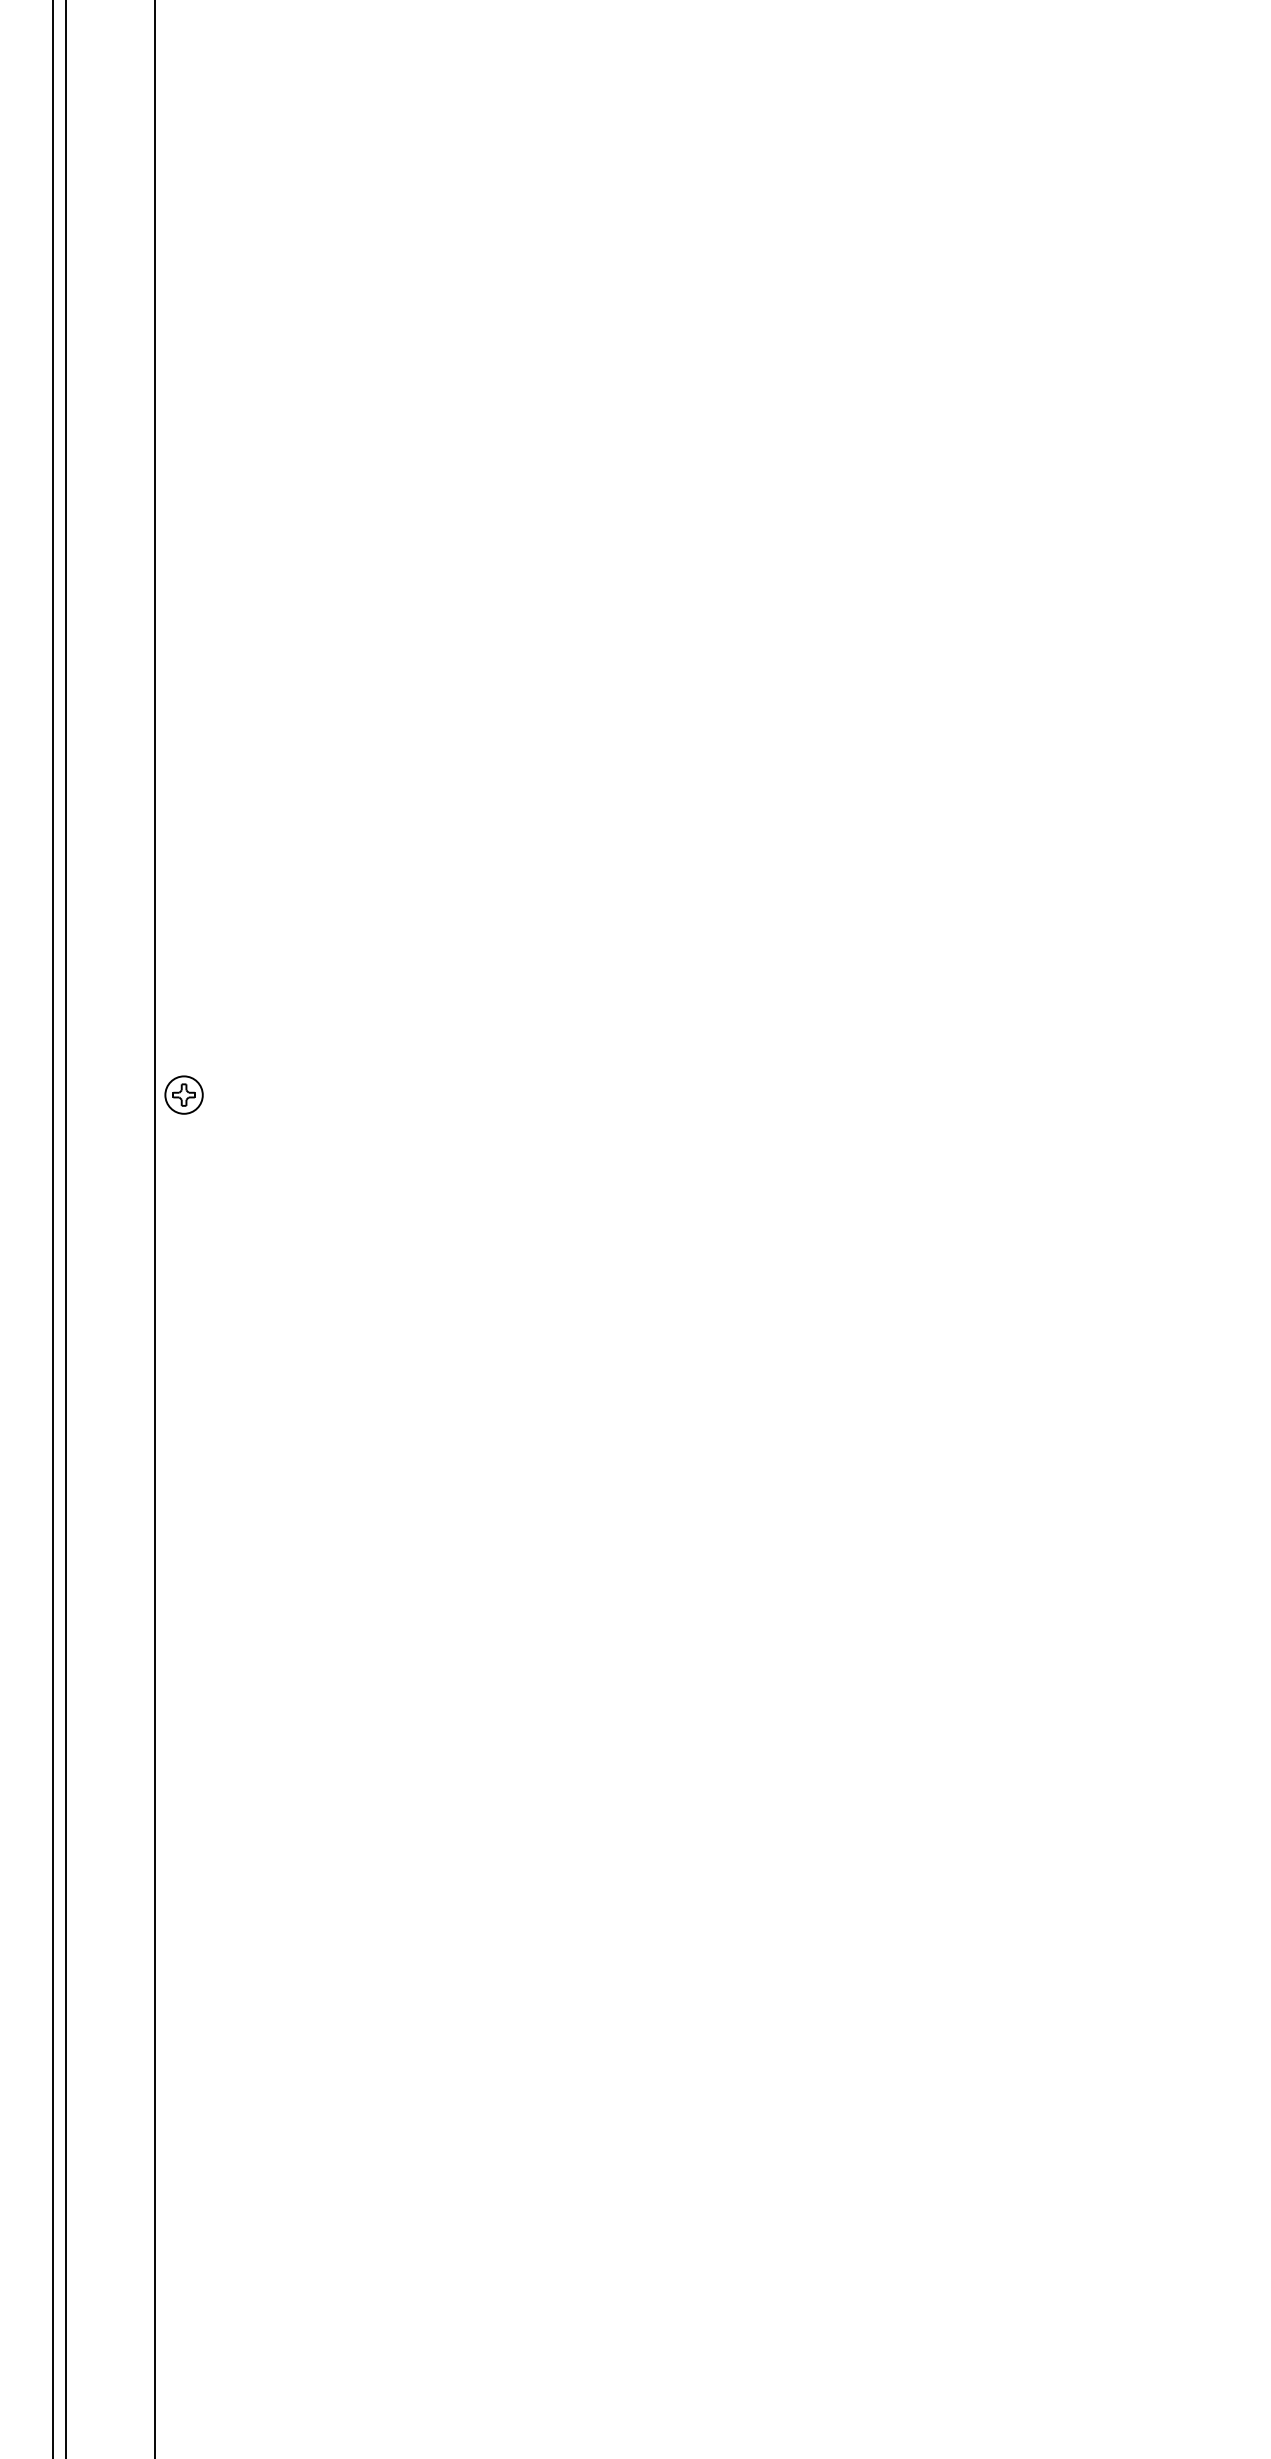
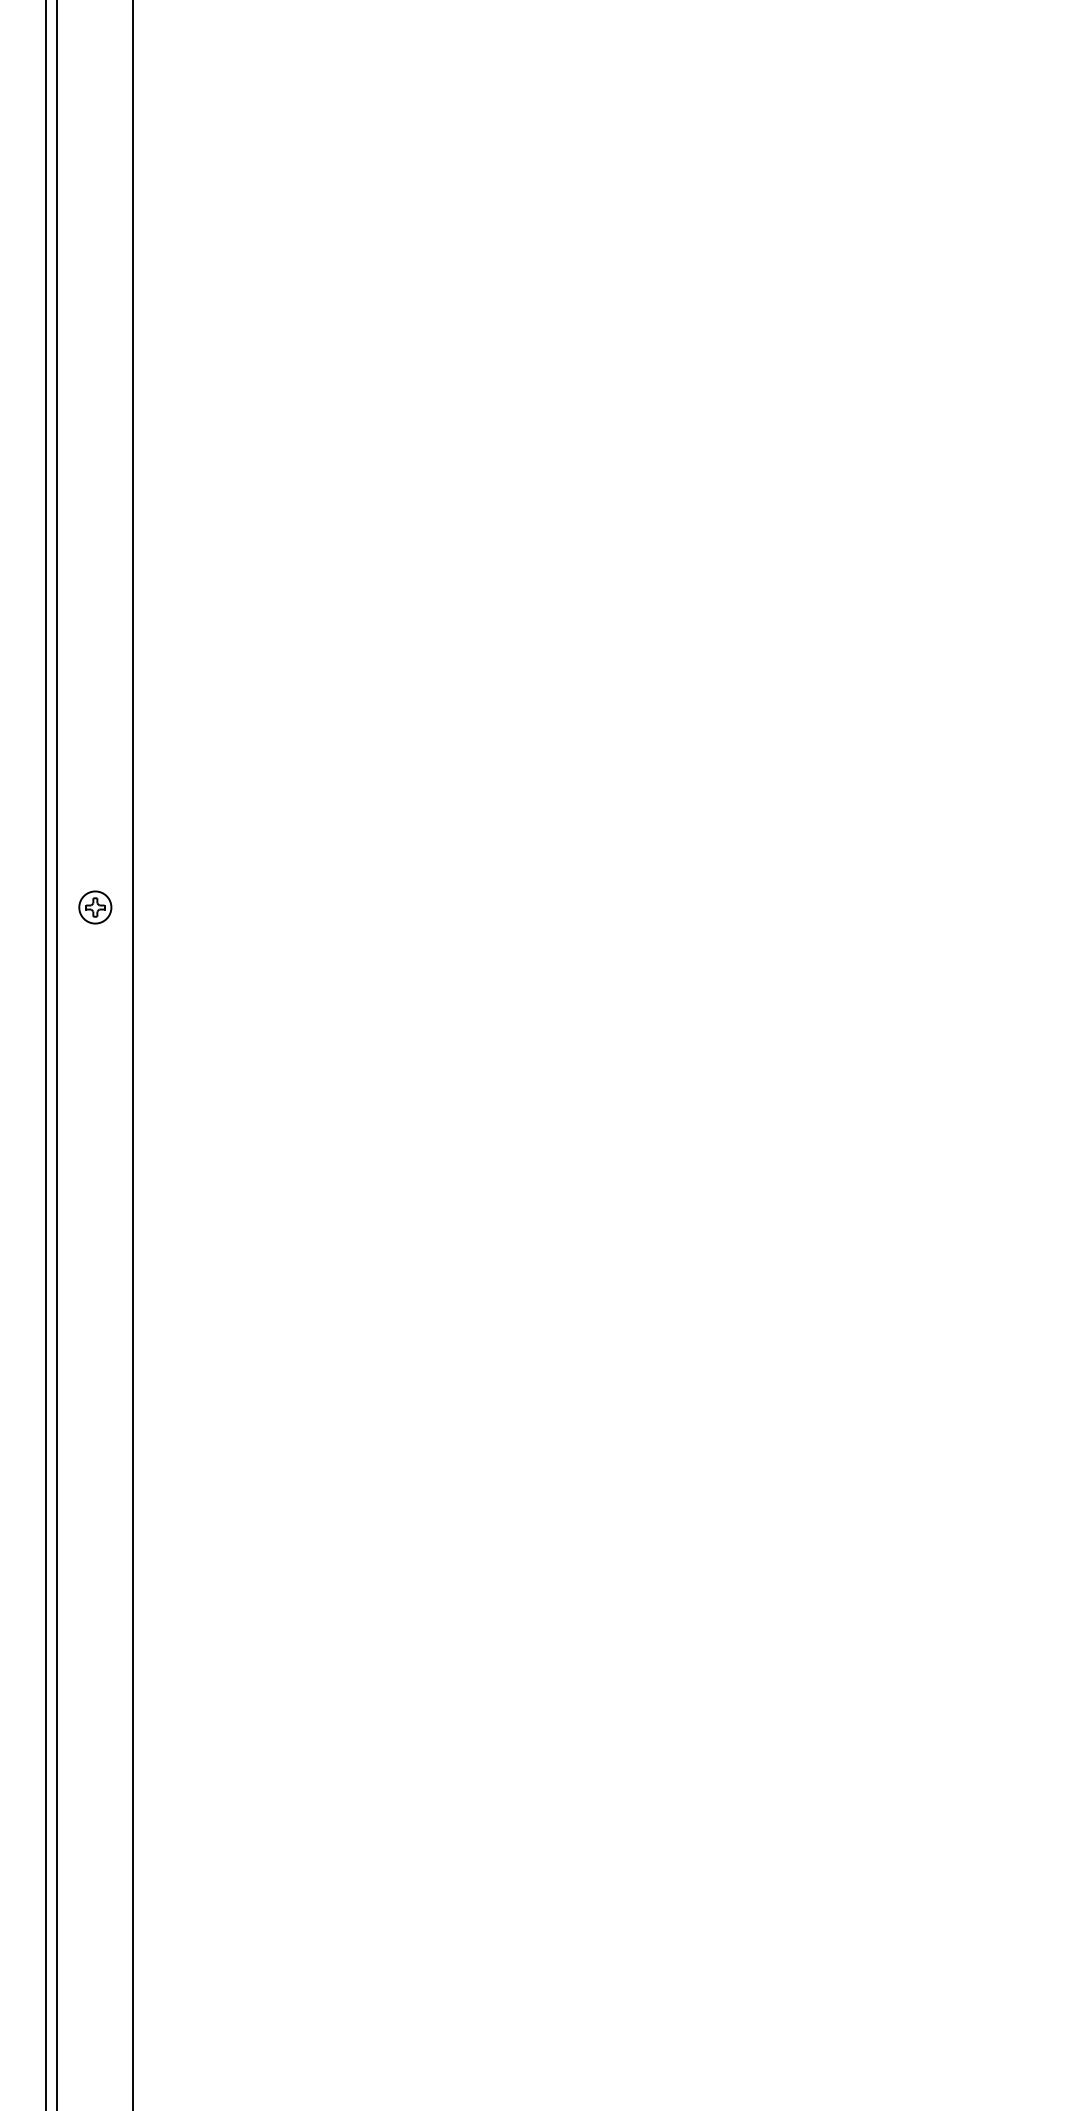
part: (183, 1094) -> (94, 906), moved

